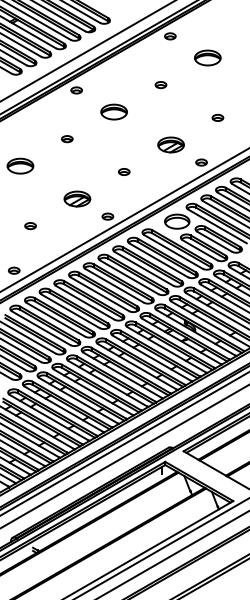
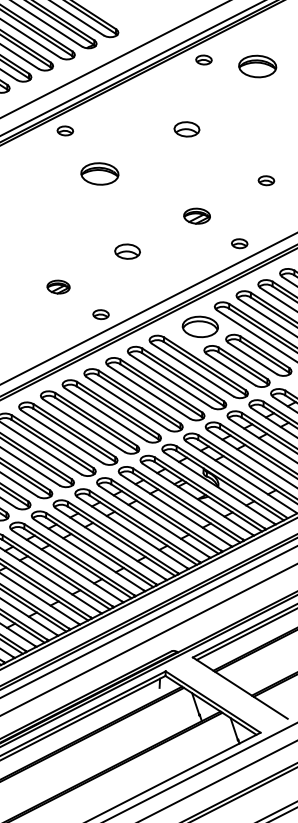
part: (207, 57) -> (257, 65), moved
part: (160, 84) -> (186, 128), size x1.6
part: (113, 111) -> (99, 173), moved
part: (67, 139) -> (48, 200), removed
part: (170, 144) -> (196, 215), size x0.7
part: (124, 171) -> (128, 250), size x1.6
part: (77, 198) -> (58, 286), size x0.6

